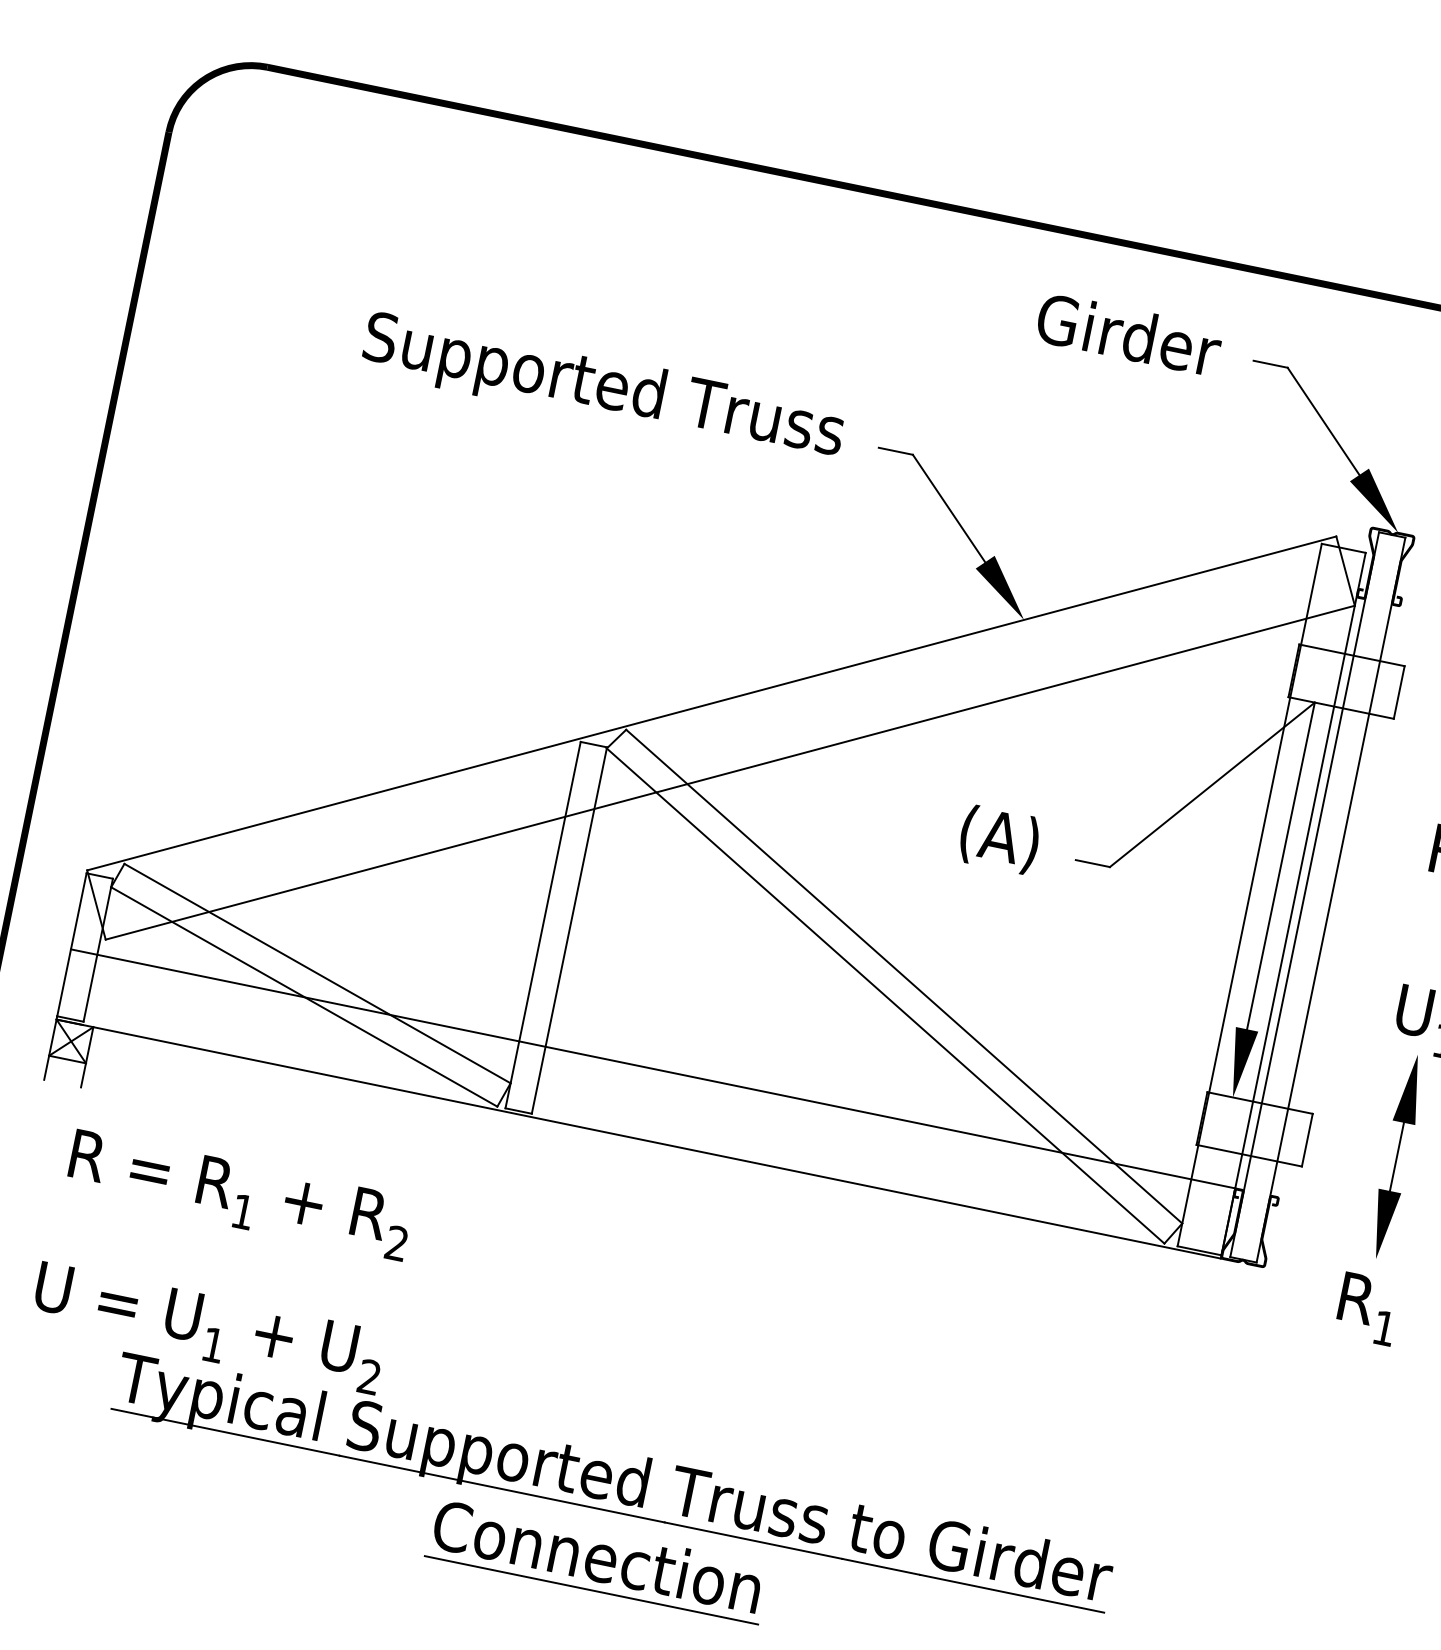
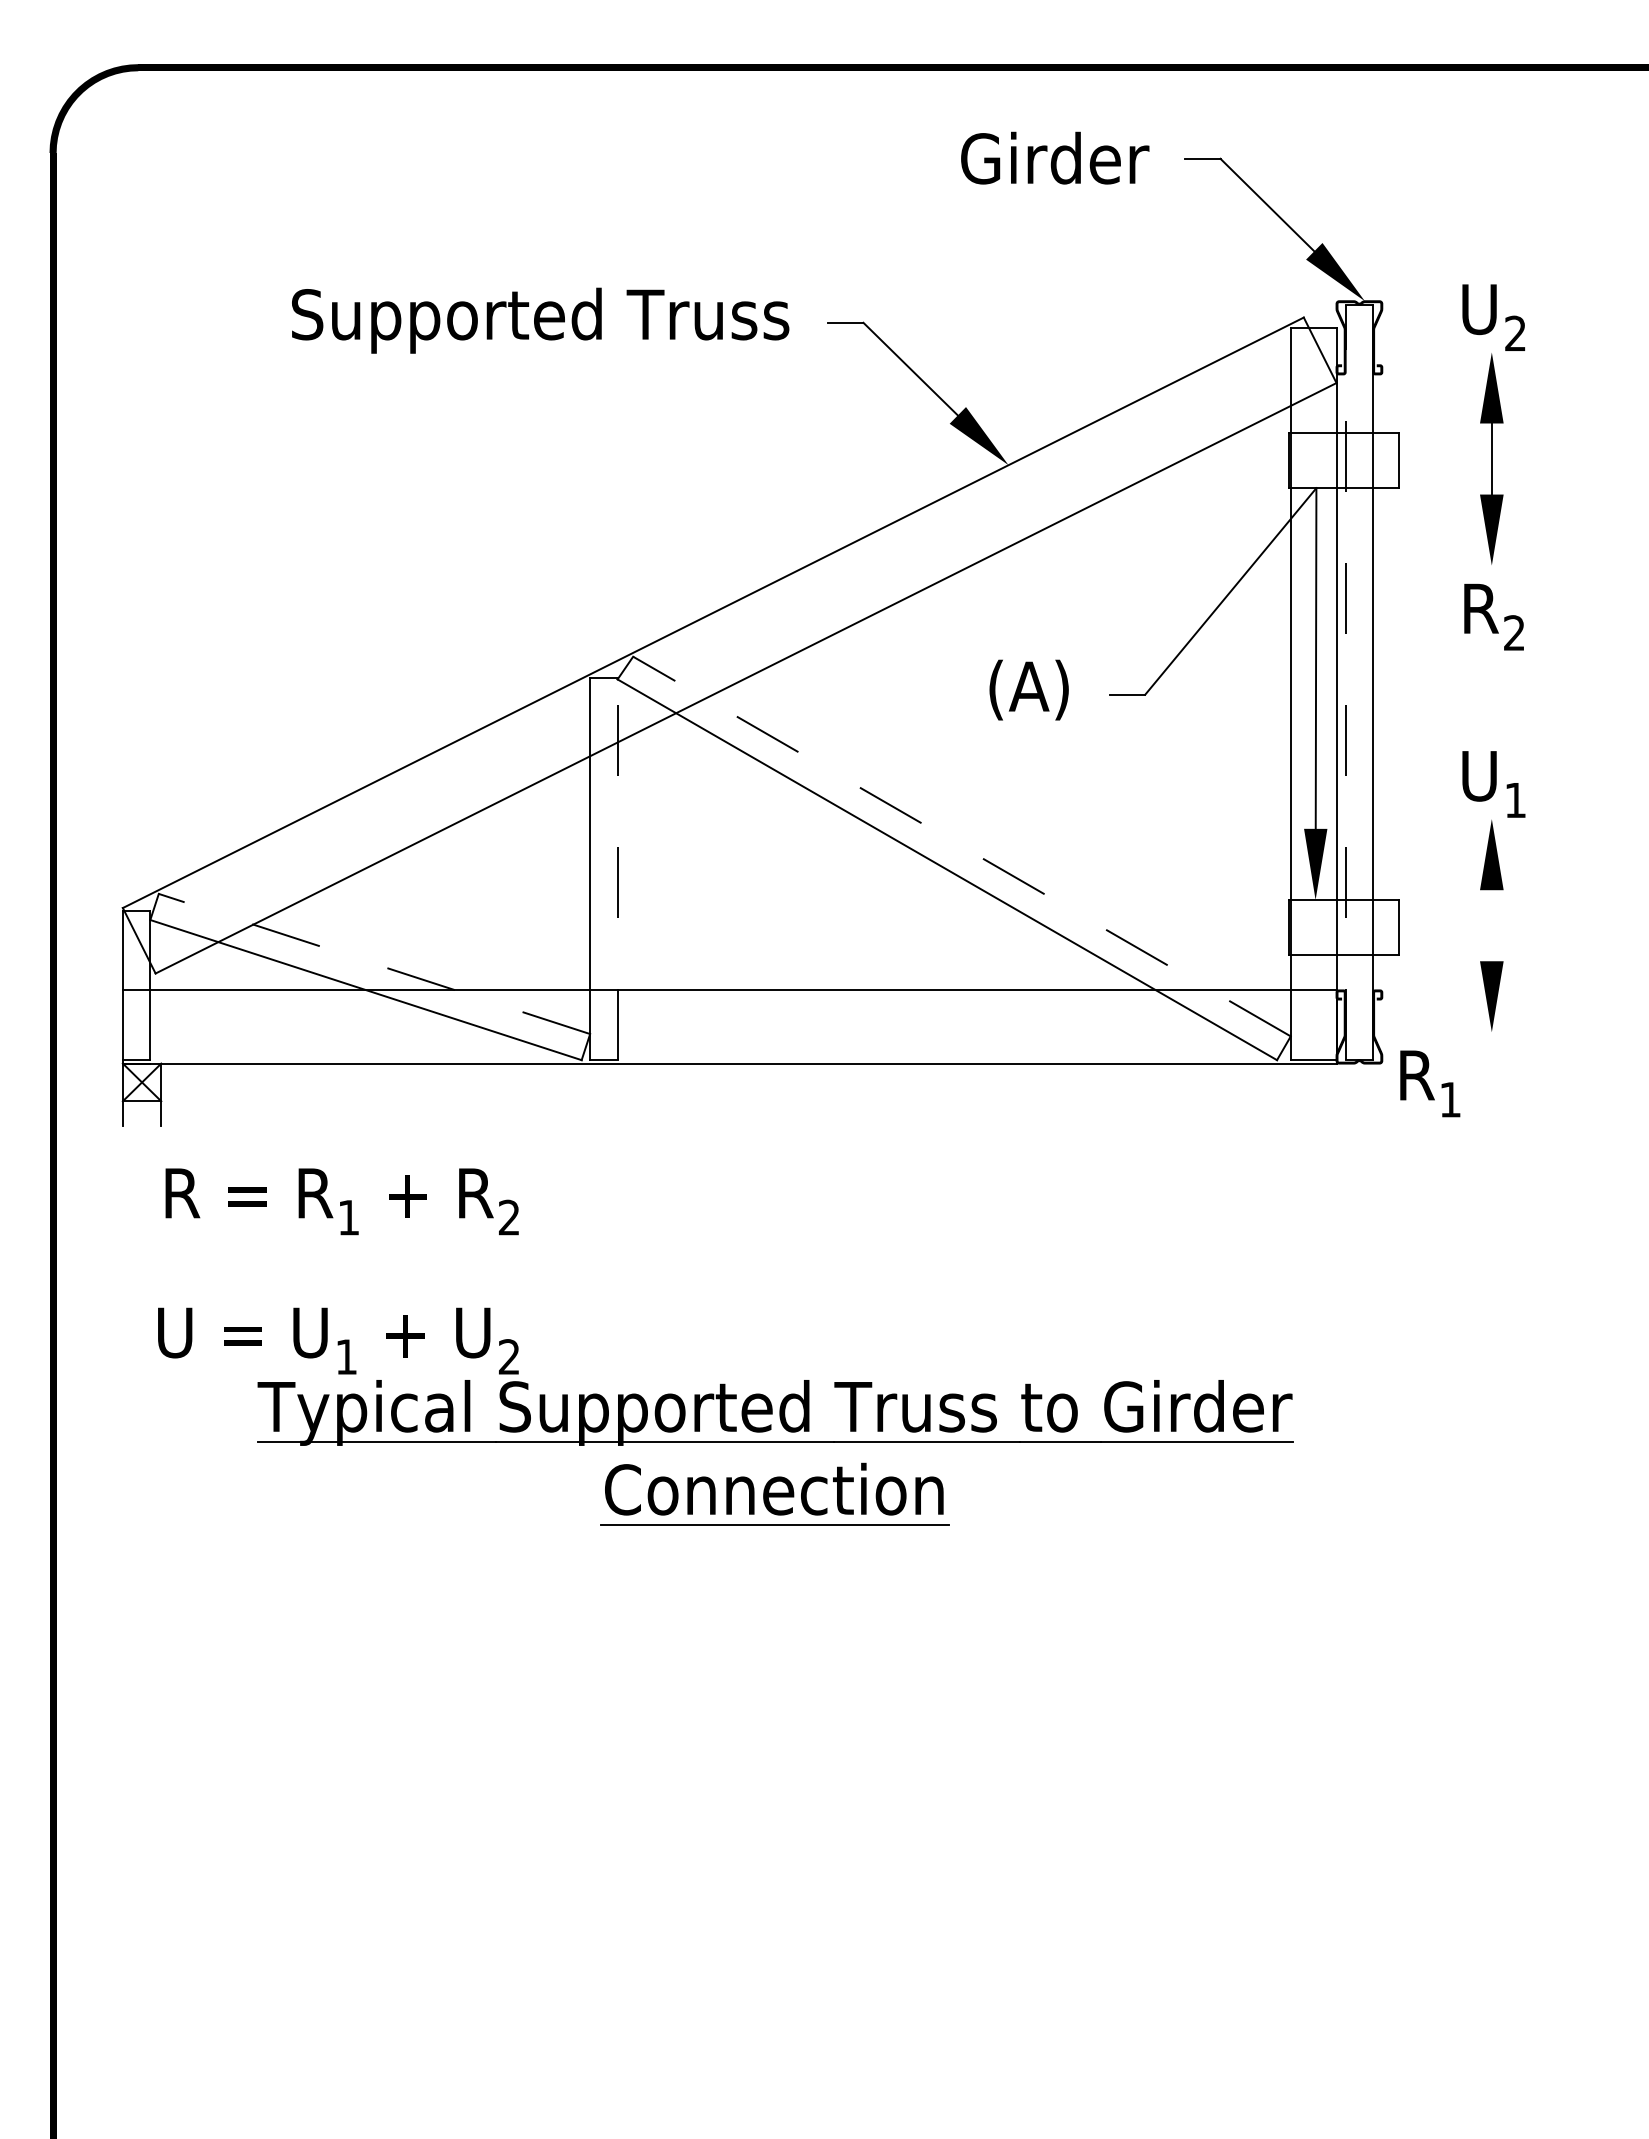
line: (1304, 894) -> (1345, 682), solid -> dashed
line: (569, 930) -> (617, 869), solid -> dashed
line: (317, 973) -> (374, 963), solid -> dashed
line: (903, 976) -> (961, 846), solid -> dashed
line: (1396, 1156) -> (1491, 925), removed
text: (1368, 1308) -> (1430, 1083), moved

